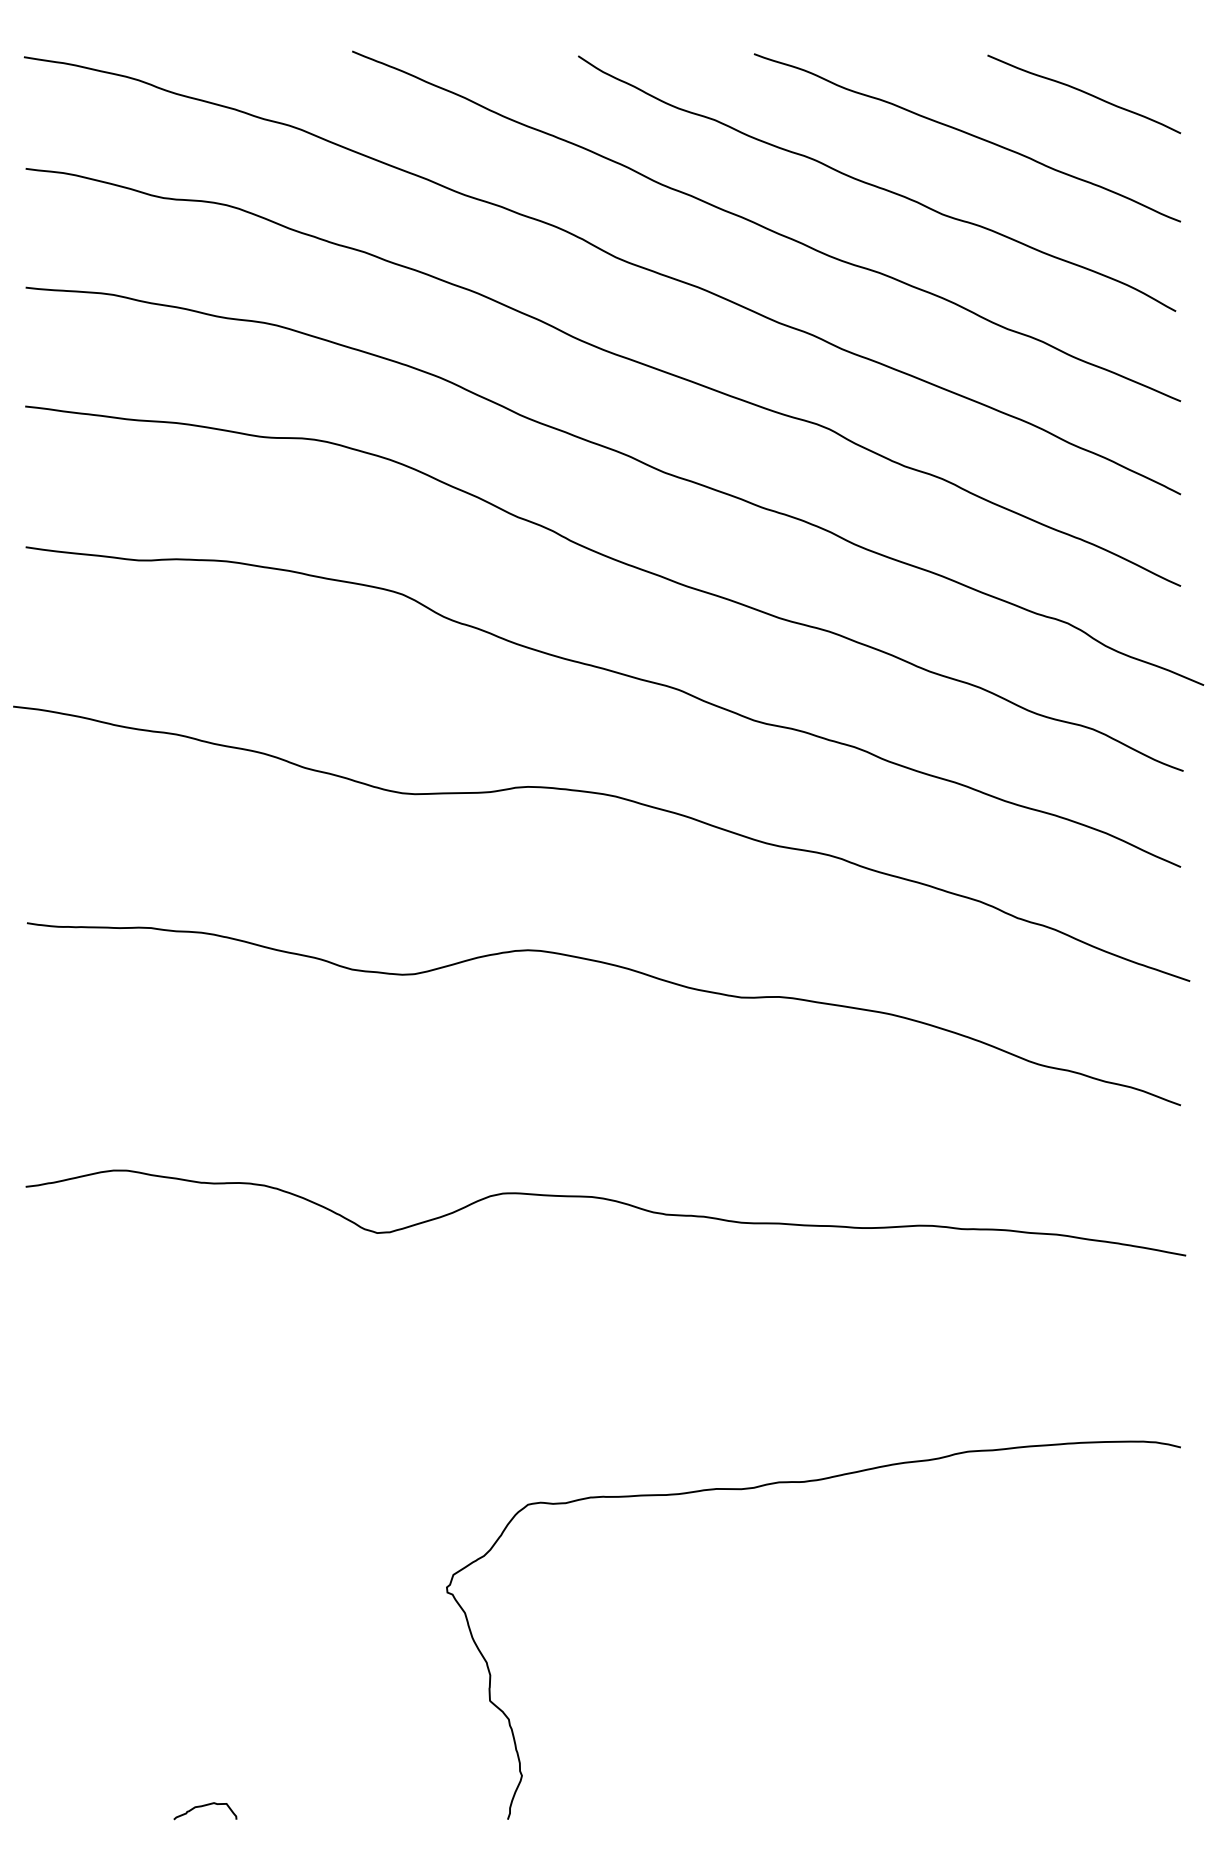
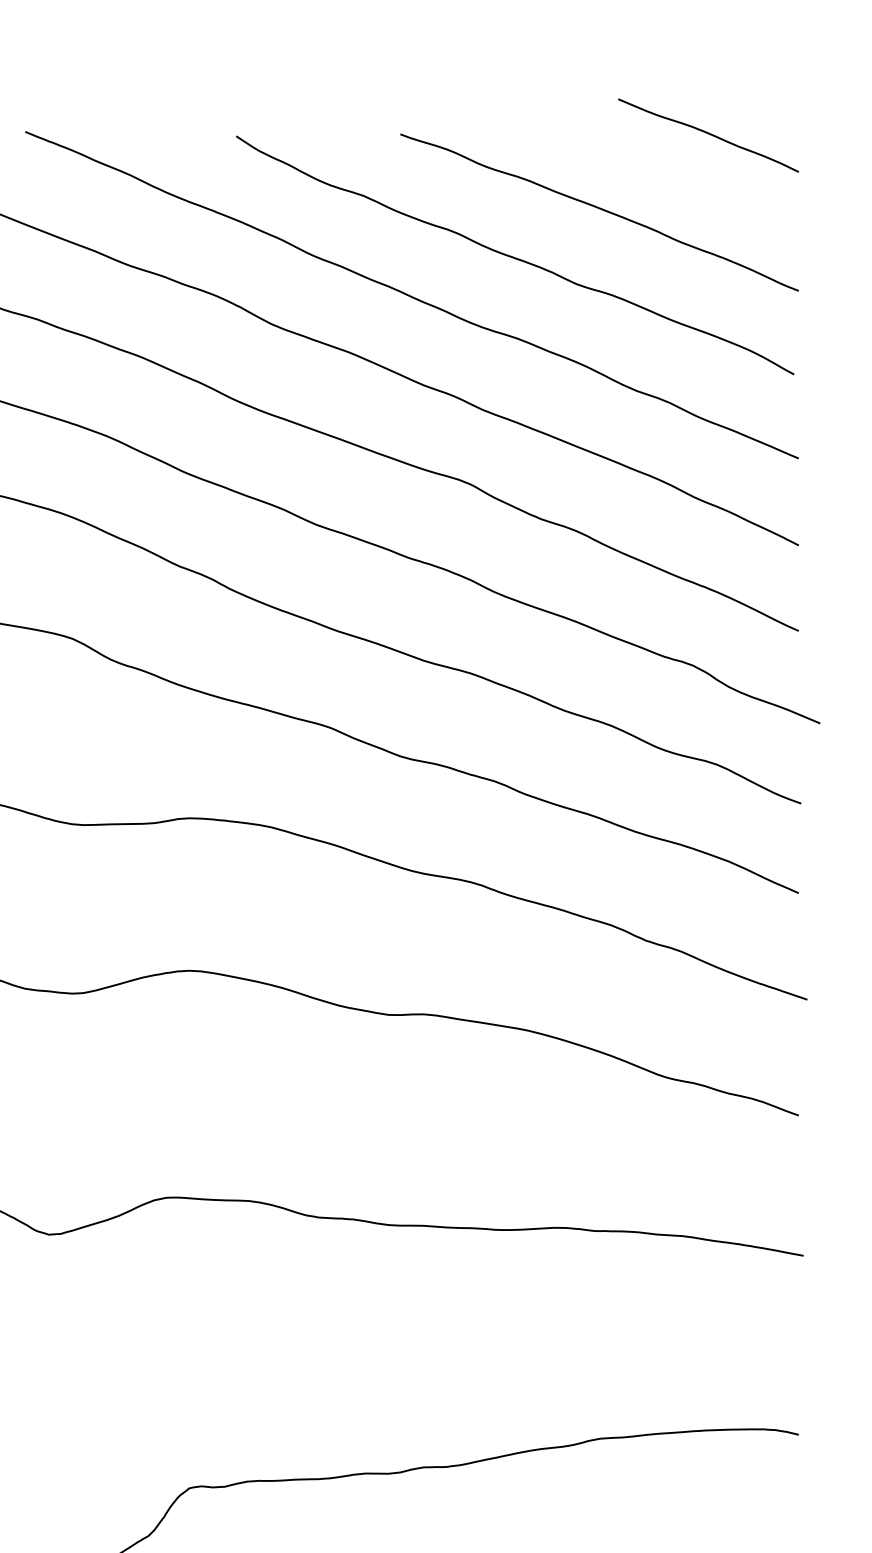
curve: (1084, 93) -> (708, 134), moved

